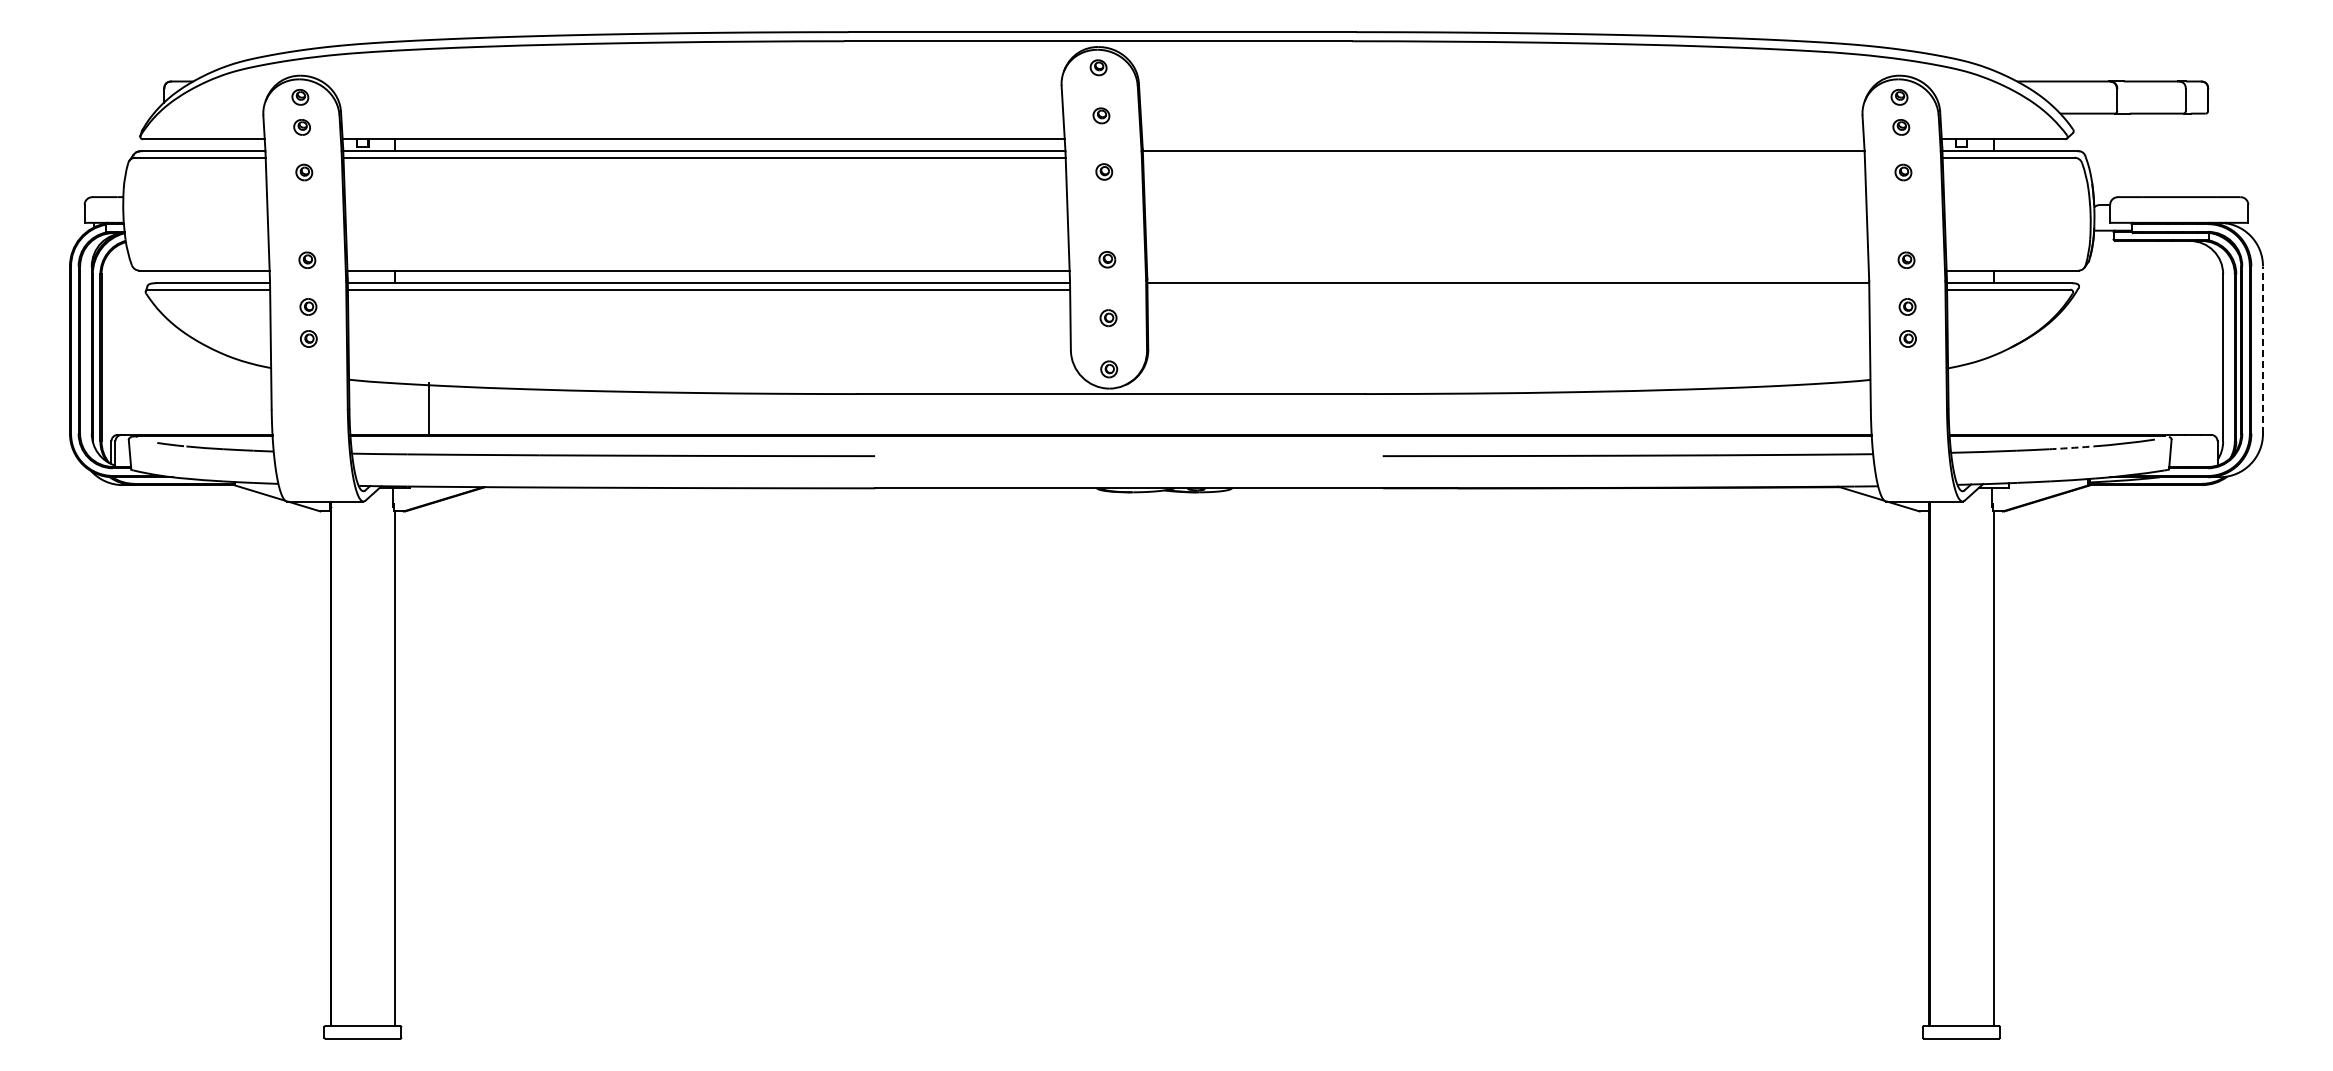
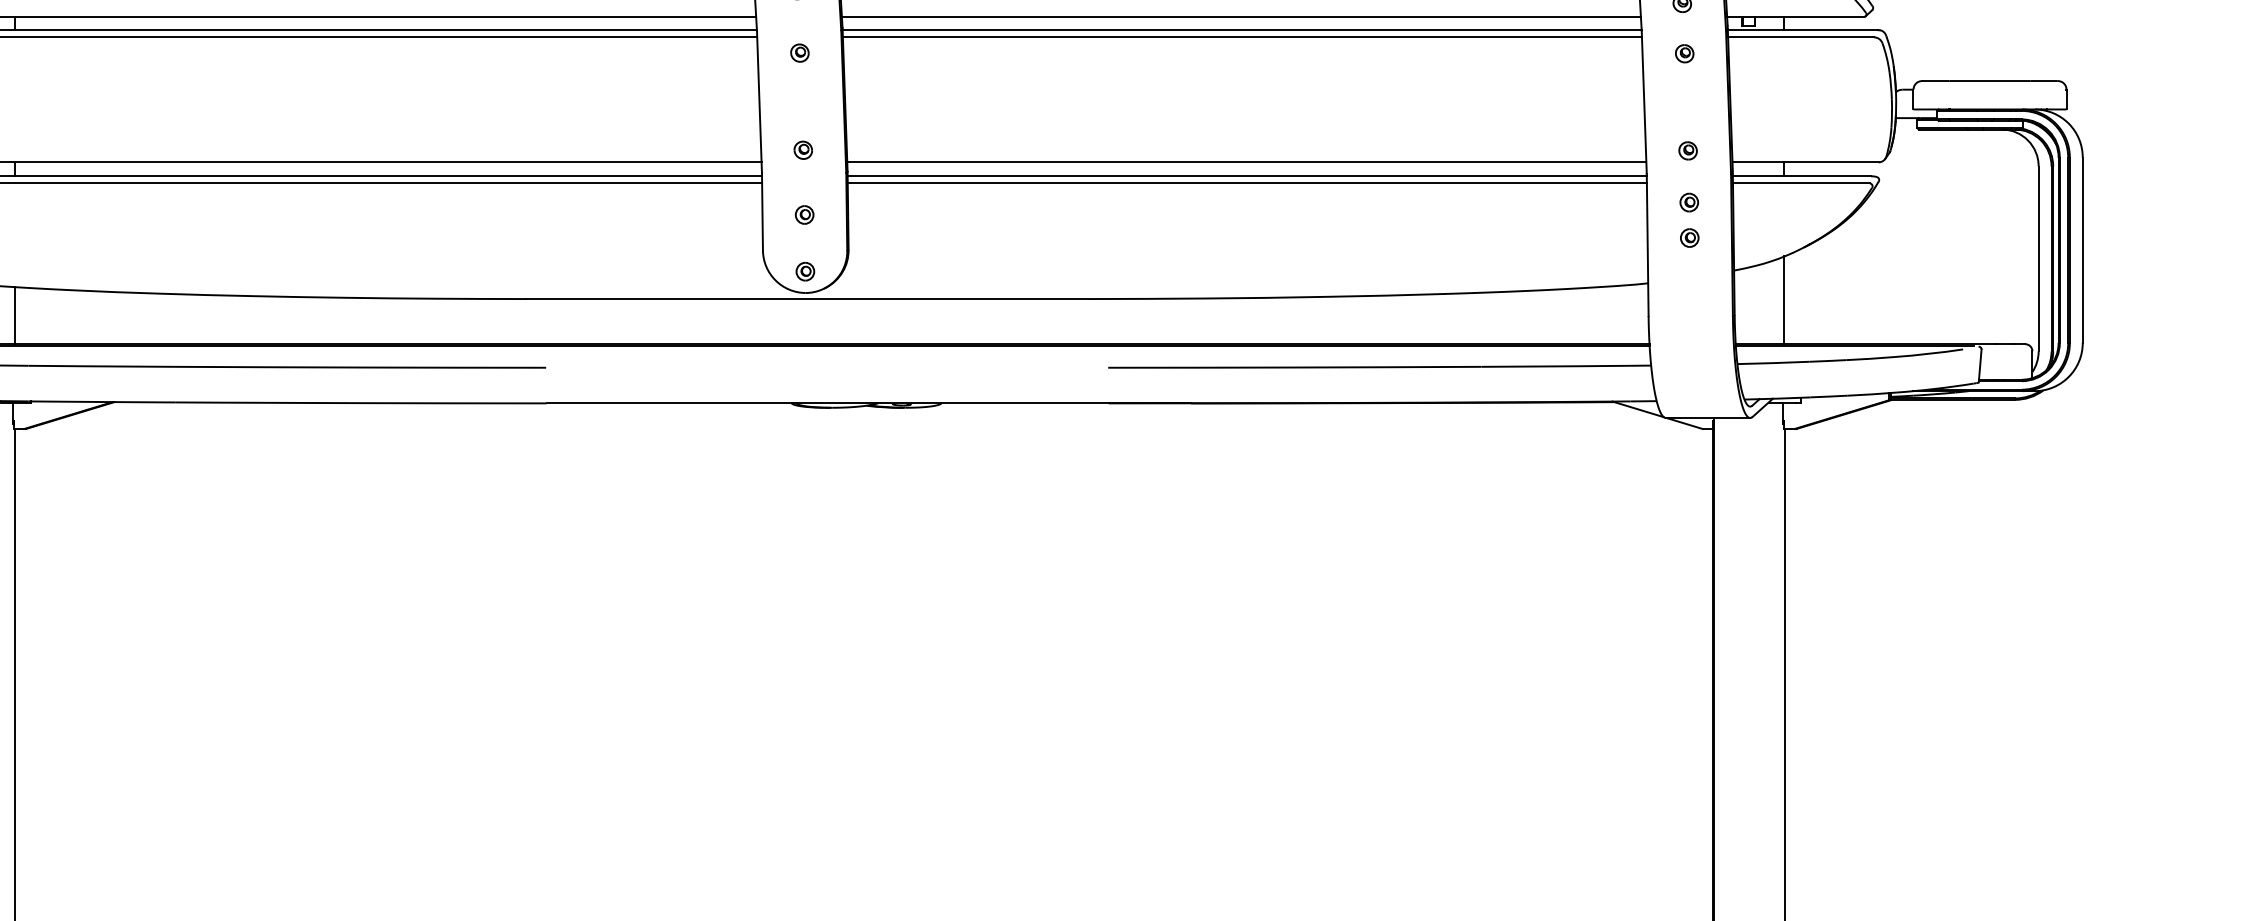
line: (1502, 139) -> (1240, 17), added
line: (1503, 157) -> (1241, 37), added
line: (1507, 270) -> (1246, 162), added
line: (1508, 289) -> (1247, 183), added
line: (2263, 350) -> (2083, 250), dashed -> solid
line: (1993, 394) -> (1784, 299), added
line: (429, 408) -> (15, 315), moved
arc: (2071, 448) -> (1870, 359), dashed -> solid

